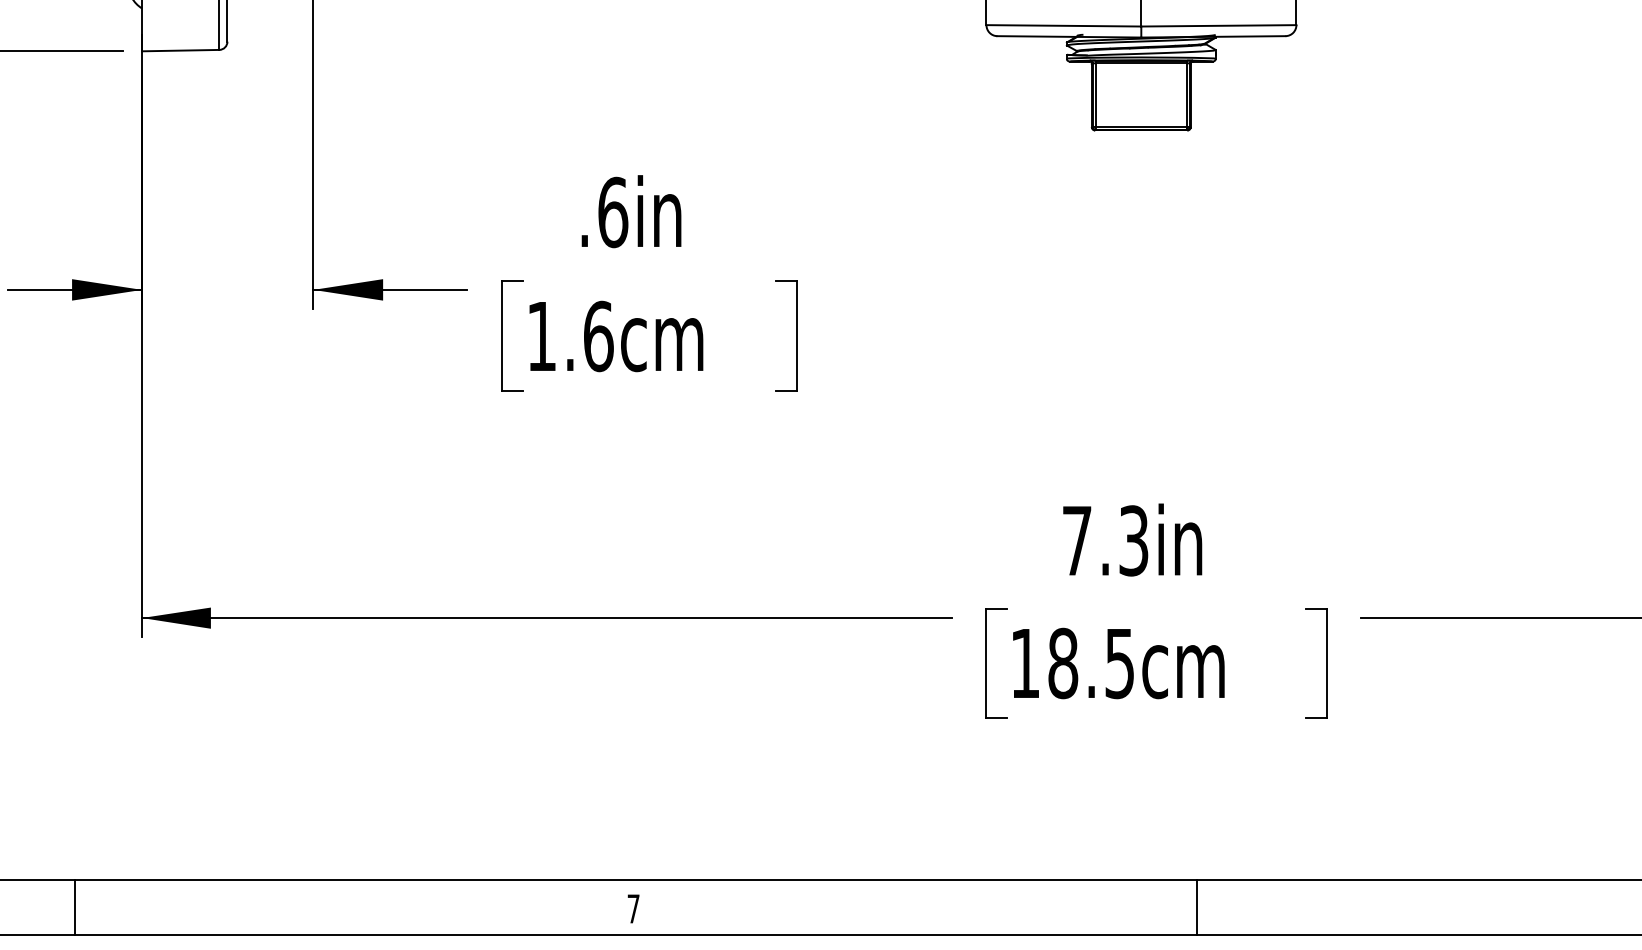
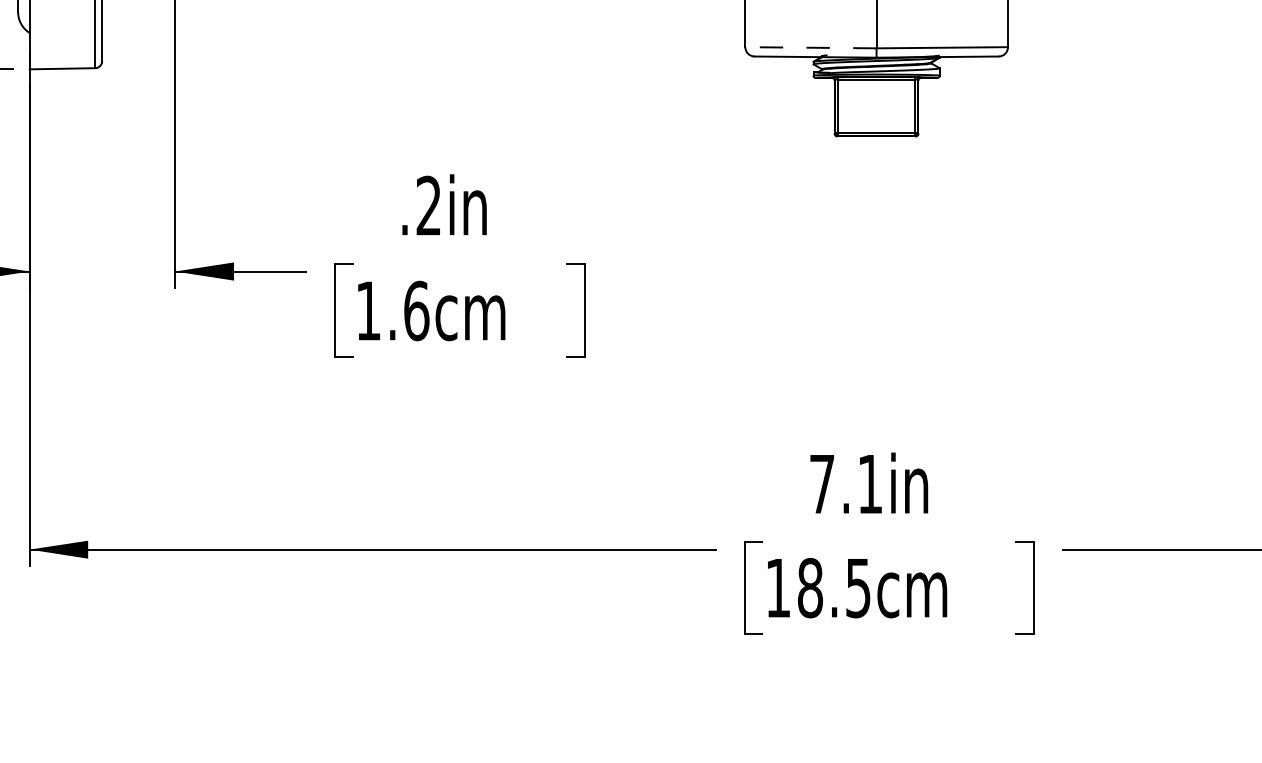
line: (1063, 25) -> (810, 47), solid -> dashed
text: (613, 212) -> (429, 205), .6in -> .2in
text: (1133, 540) -> (869, 483), 7.3in -> 7.1in

